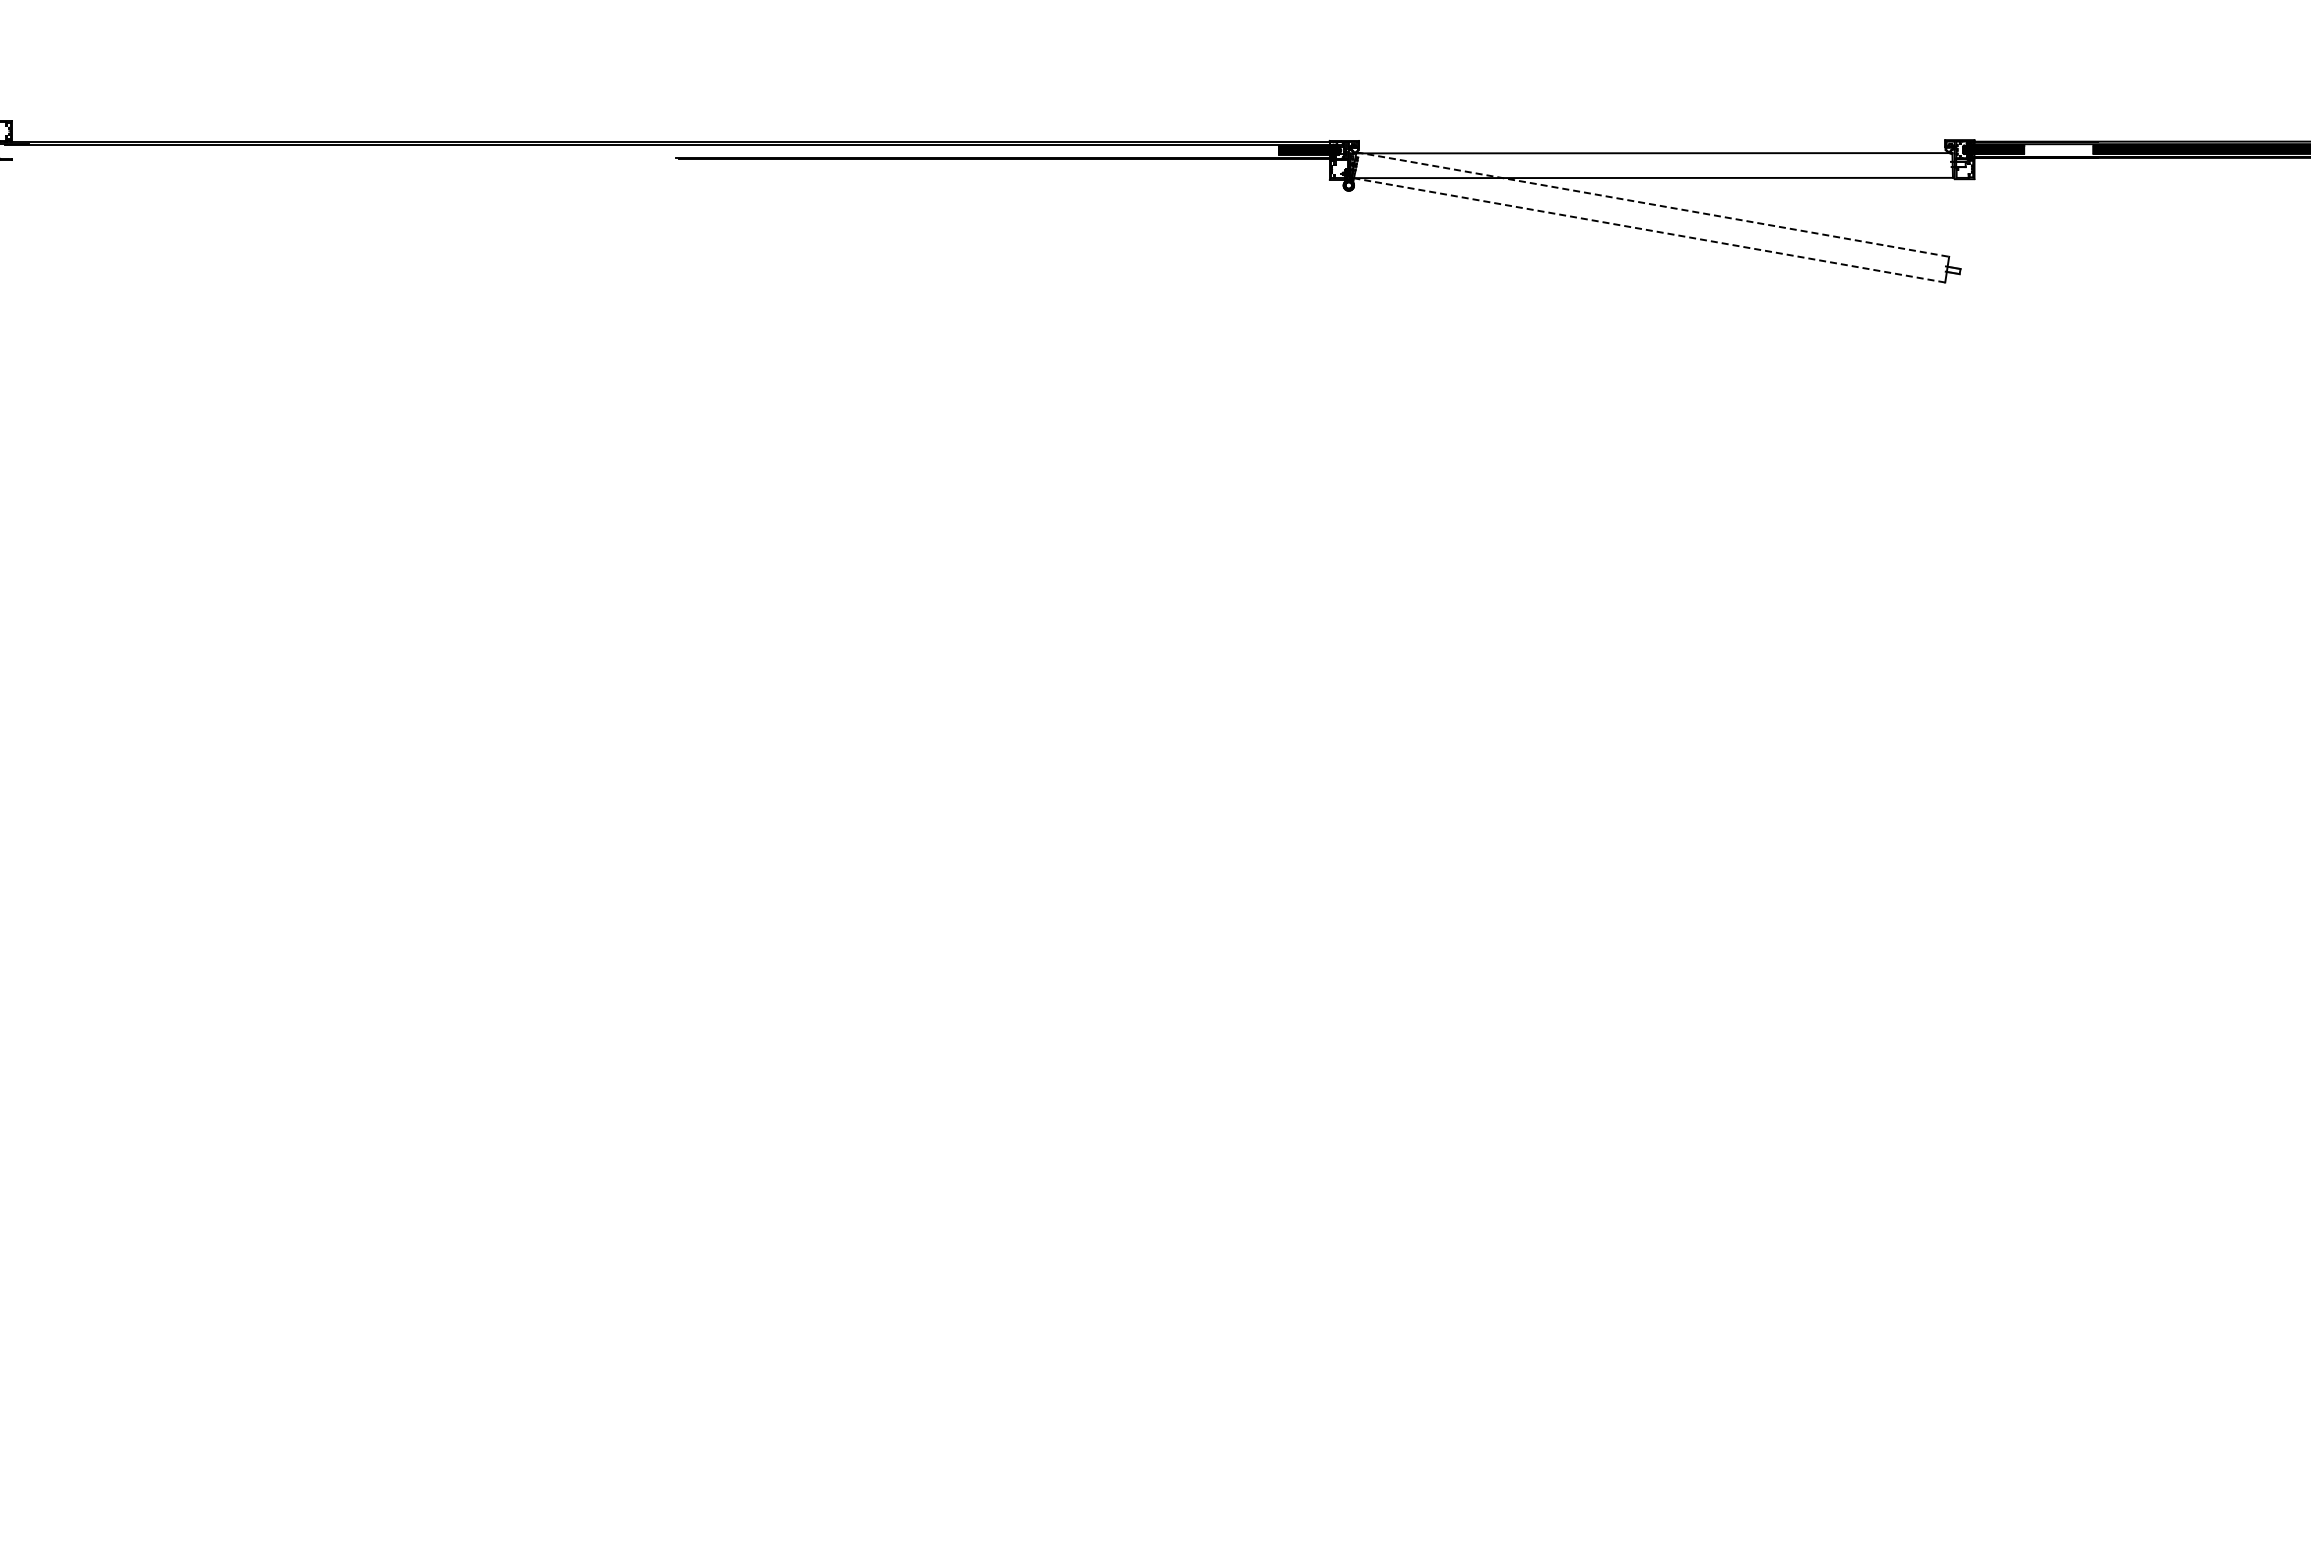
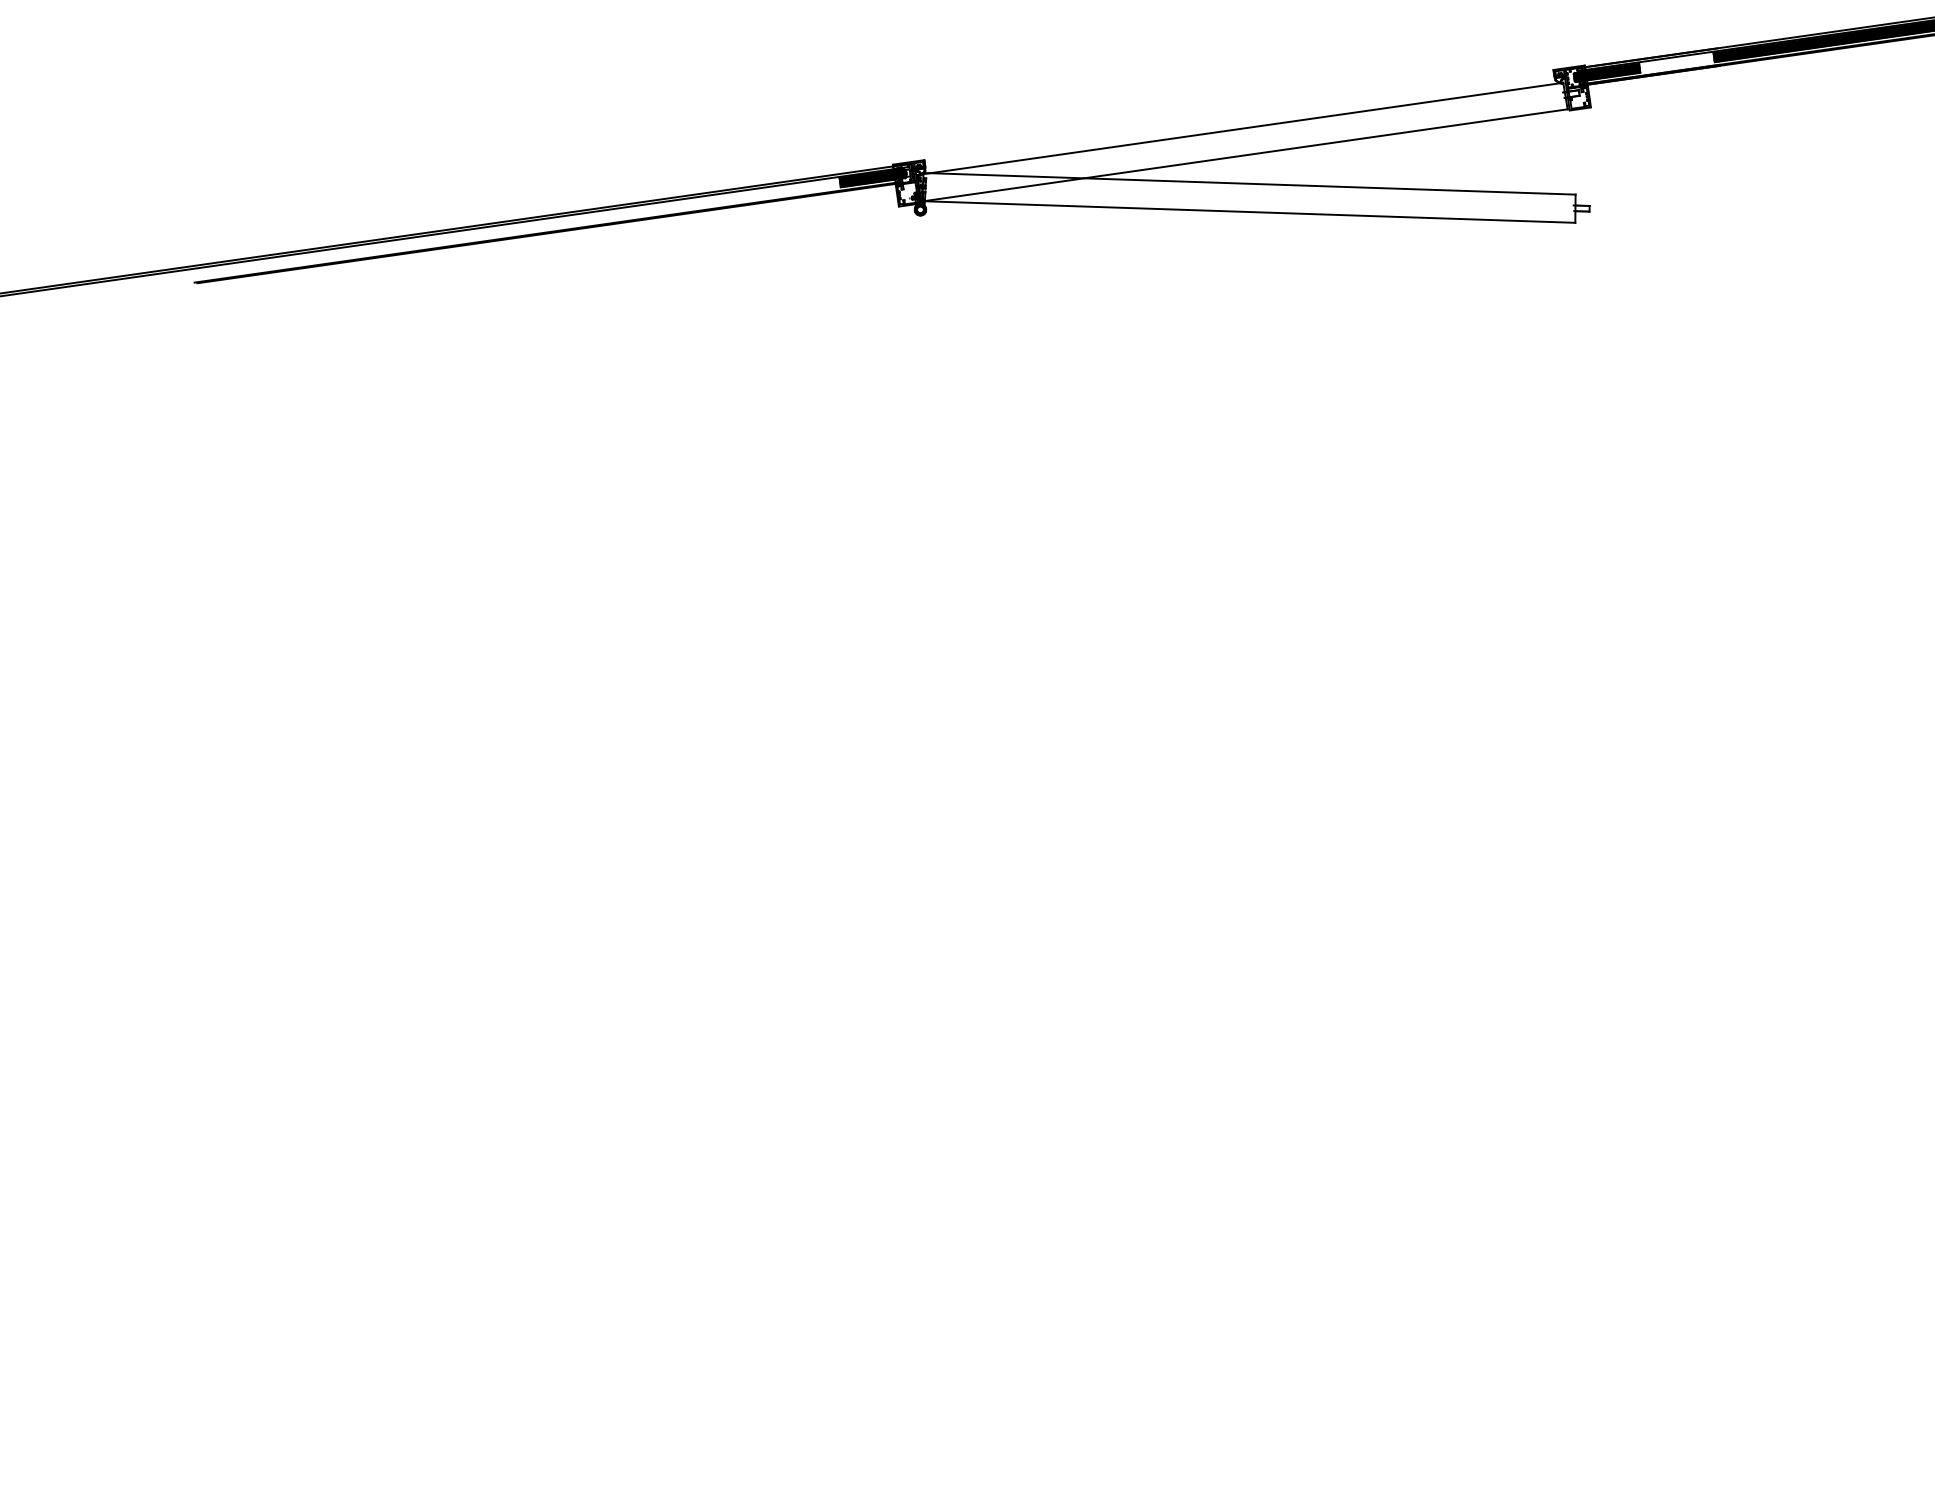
line: (1652, 204) -> (1249, 183), dashed -> solid
line: (1648, 230) -> (1248, 212), dashed -> solid

